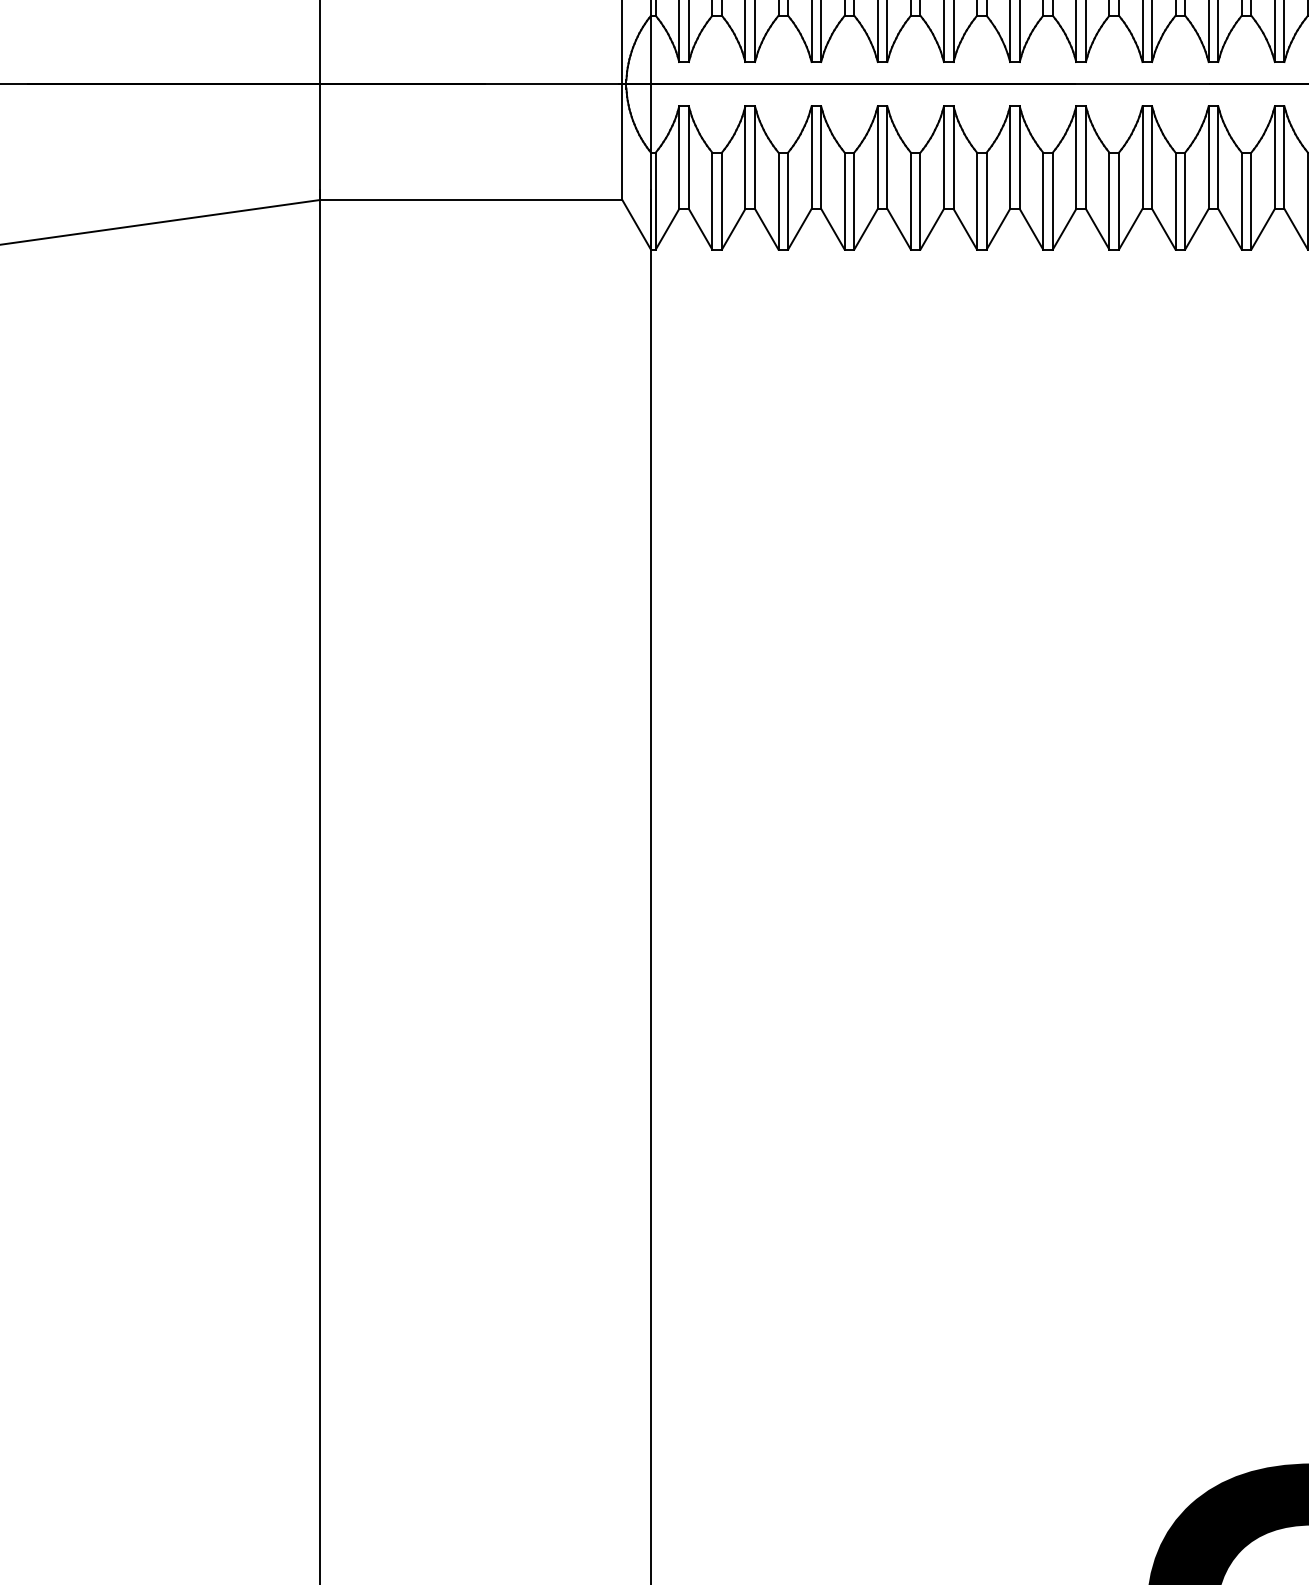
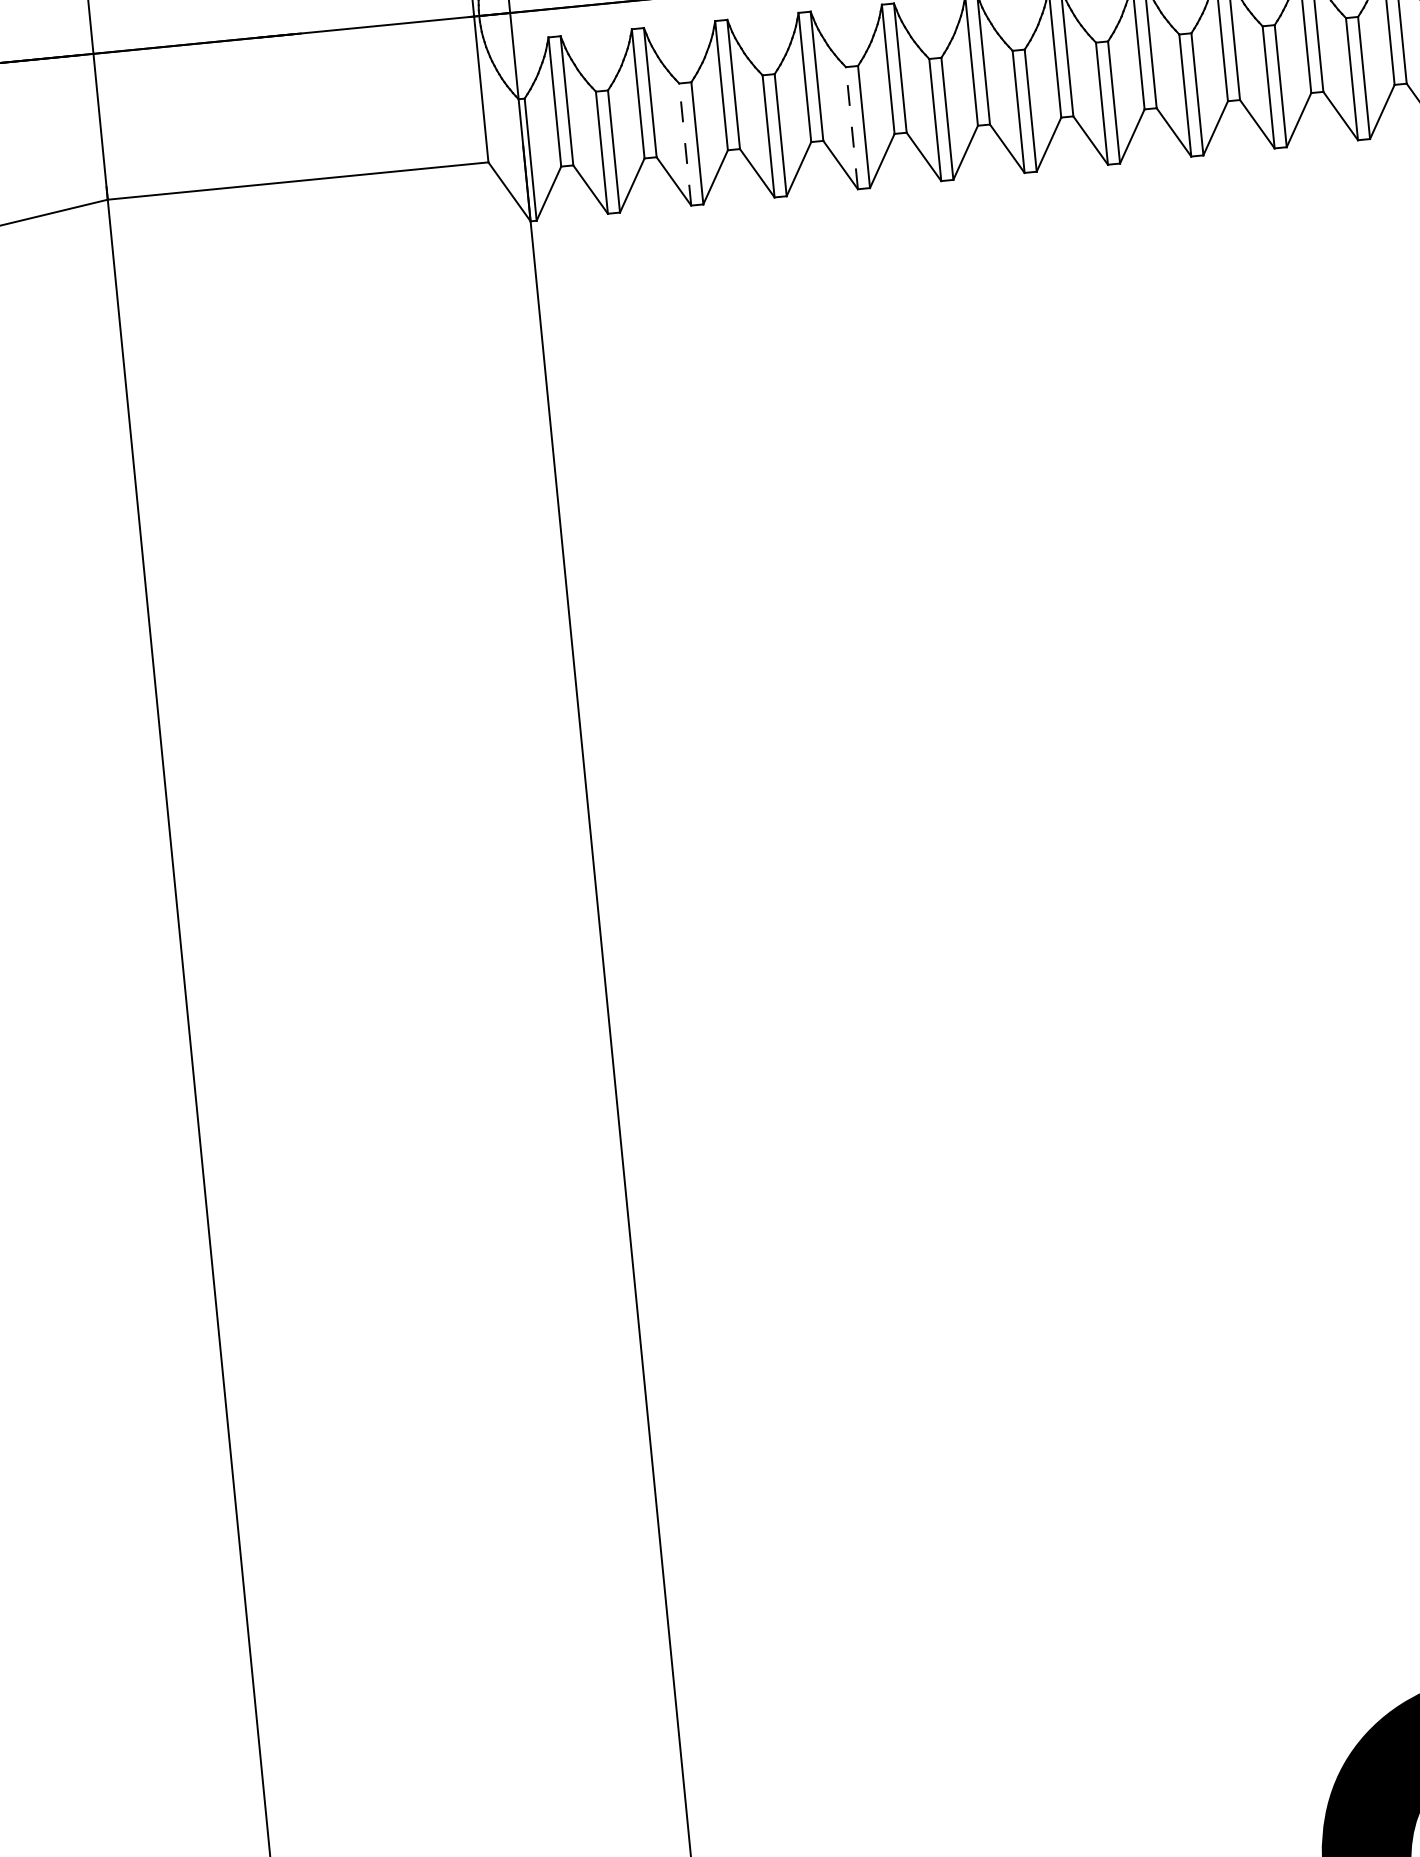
line: (778, 200) -> (685, 143), solid -> dashed
line: (910, 200) -> (851, 127), solid -> dashed

